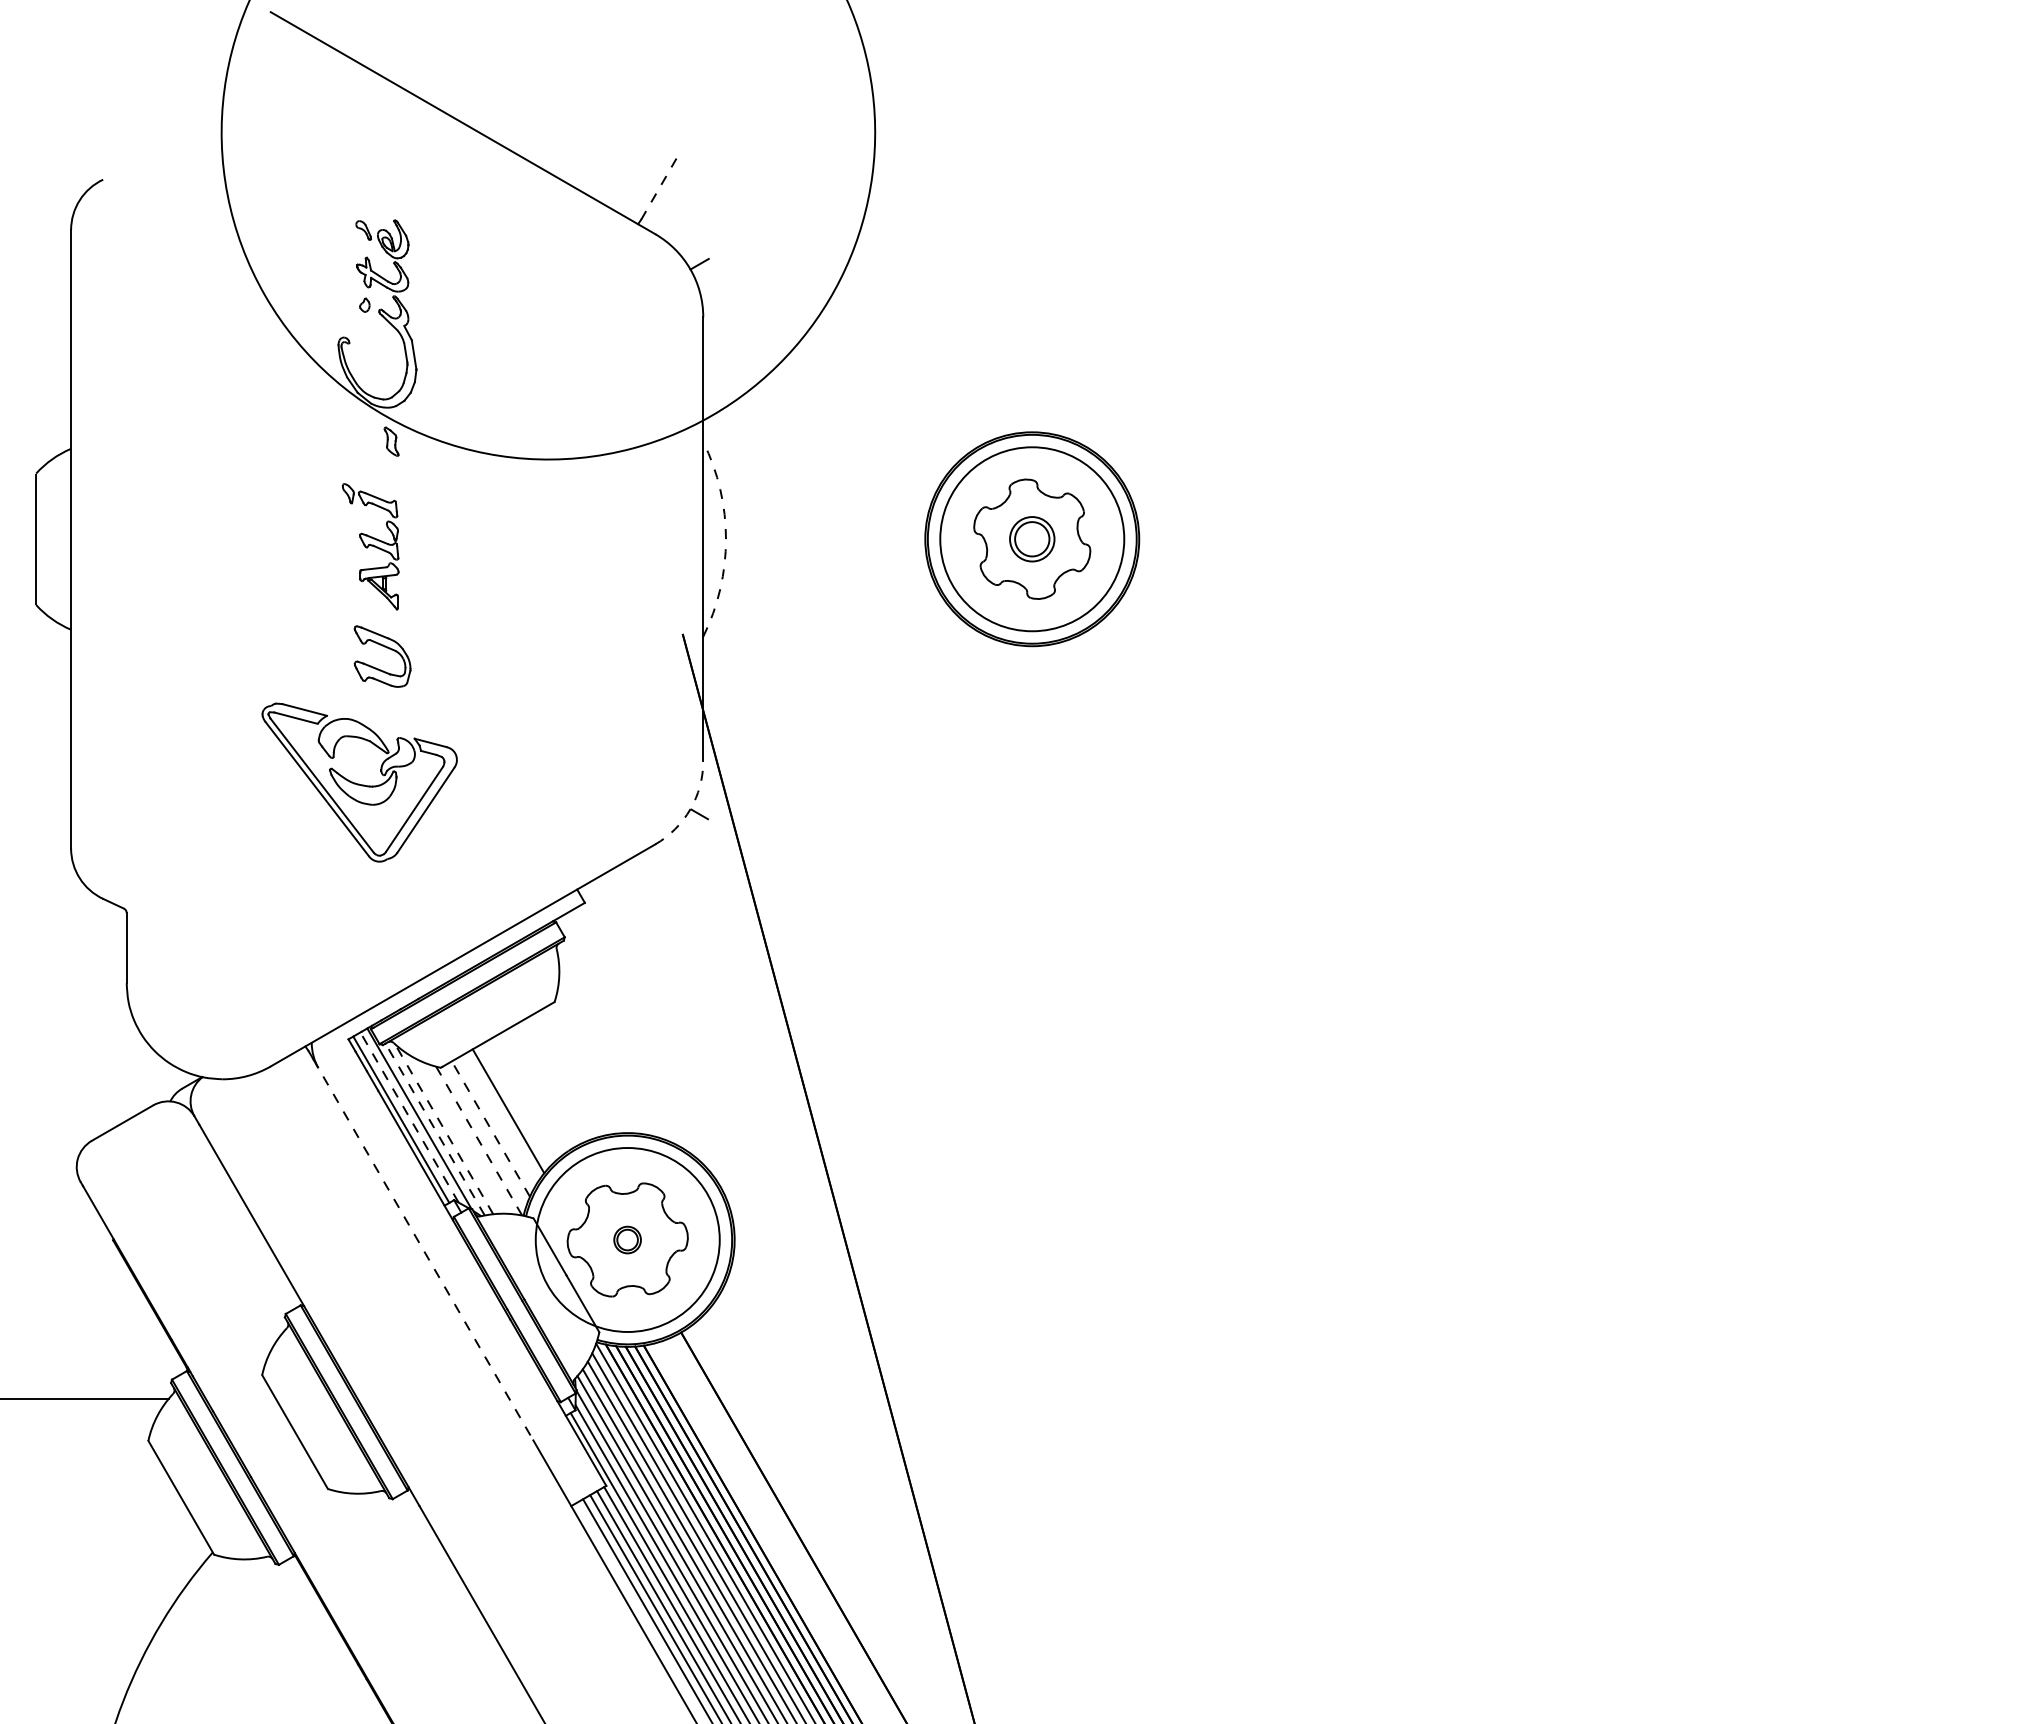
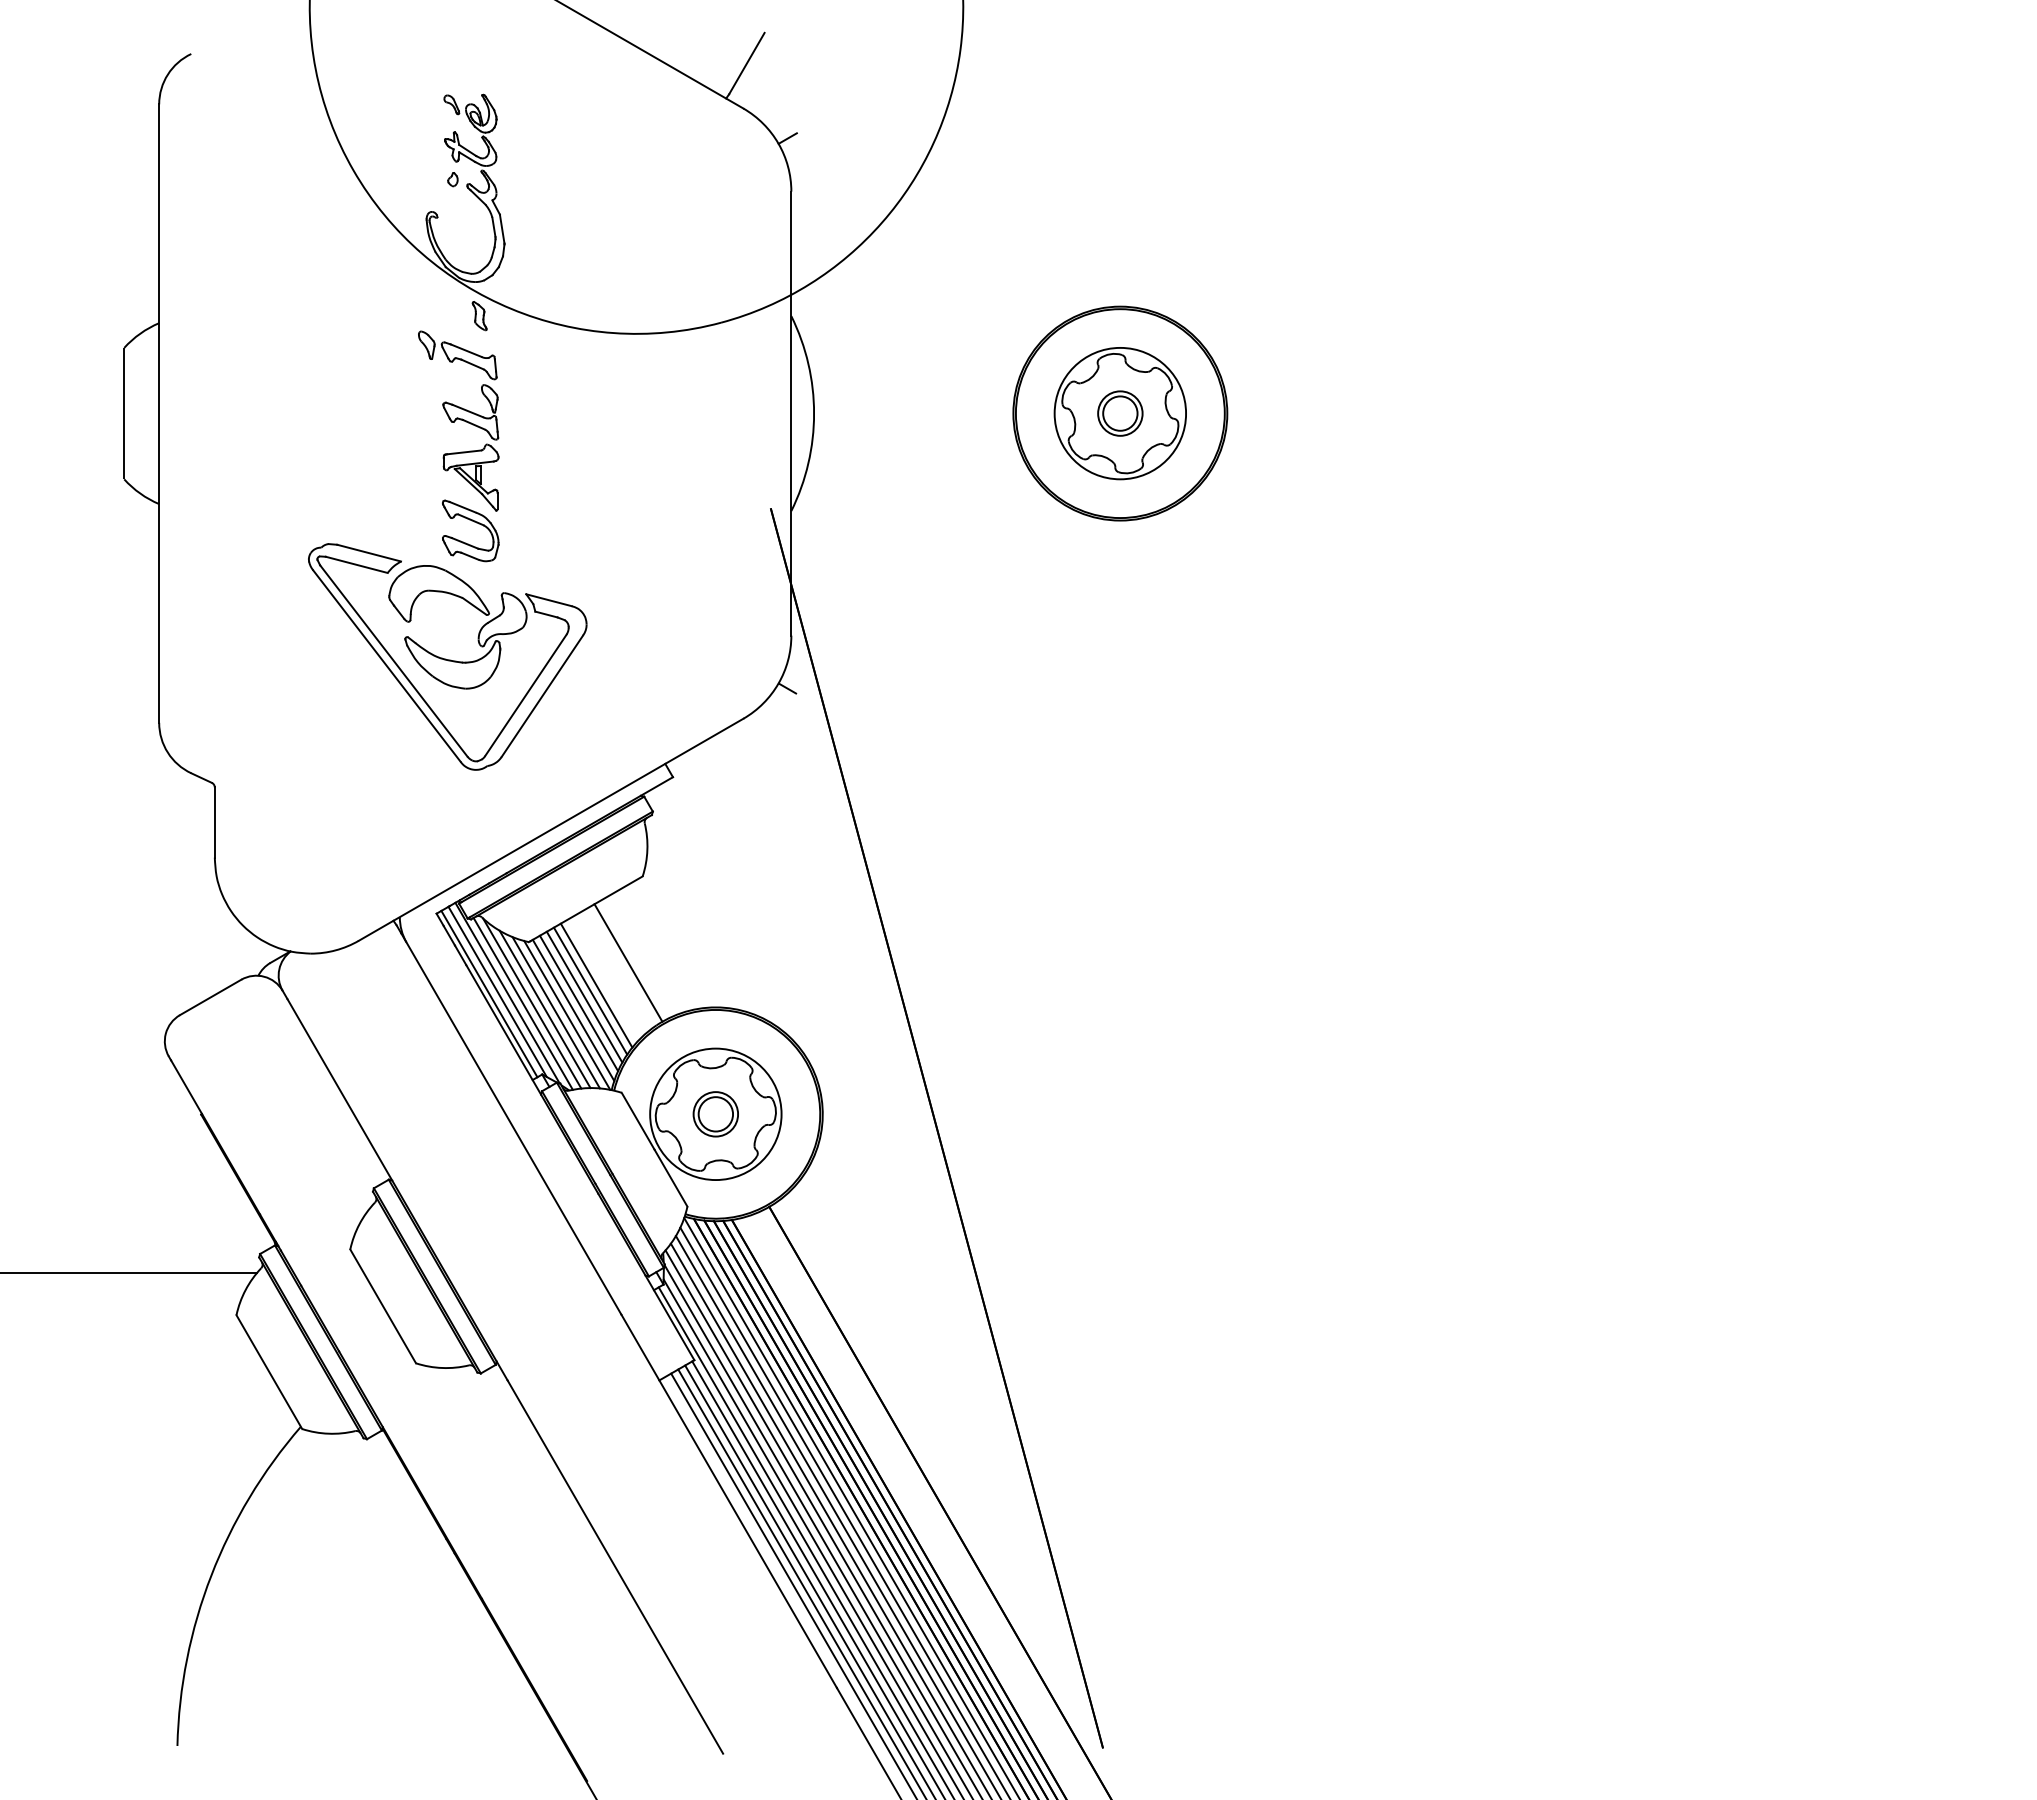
line: (658, 189) -> (746, 63), dashed -> solid
arc: (726, 539) -> (814, 413), dashed -> solid
circle: (1032, 539) -> (1120, 413), size x0.71
part: (370, 546) -> (458, 420), size x1.43
part: (359, 782) -> (447, 656), size x1.43
arc: (690, 809) -> (778, 683), dashed -> solid
line: (540, 1088) -> (628, 962), added
line: (502, 1116) -> (590, 990), added
line: (409, 1117) -> (497, 991), dashed -> solid
line: (496, 1122) -> (584, 996), added
line: (435, 1129) -> (523, 1003), dashed -> solid
line: (444, 1129) -> (532, 1003), dashed -> solid
line: (490, 1129) -> (578, 1003), dashed -> solid
line: (456, 1135) -> (544, 1009), added
line: (485, 1135) -> (573, 1009), added
line: (467, 1138) -> (555, 1012), added
line: (479, 1141) -> (567, 1015), dashed -> solid
circle: (627, 1240) -> (715, 1114), size x0.71
part: (627, 1240) -> (715, 1114), size x1.67
line: (423, 1250) -> (511, 1124), dashed -> solid

